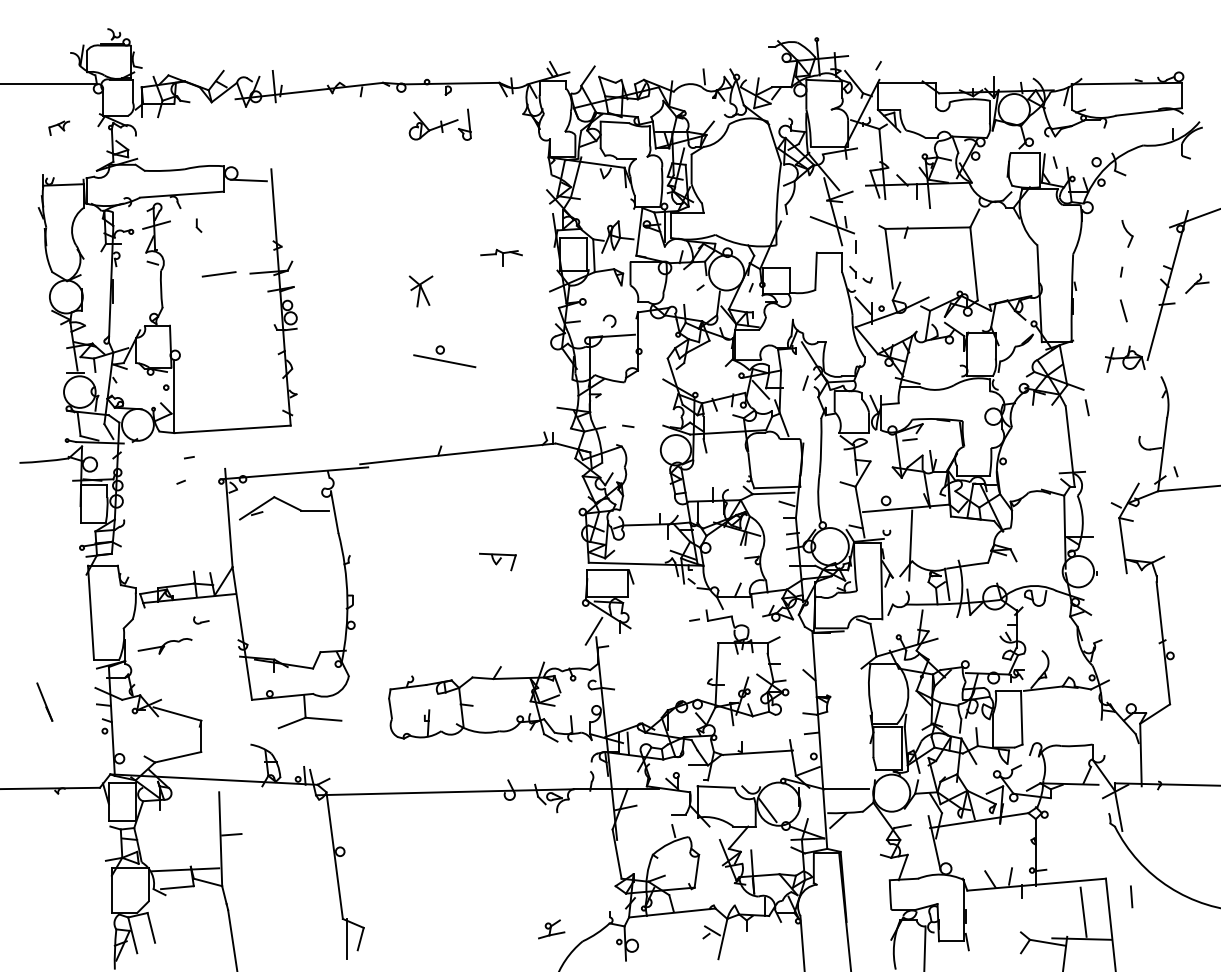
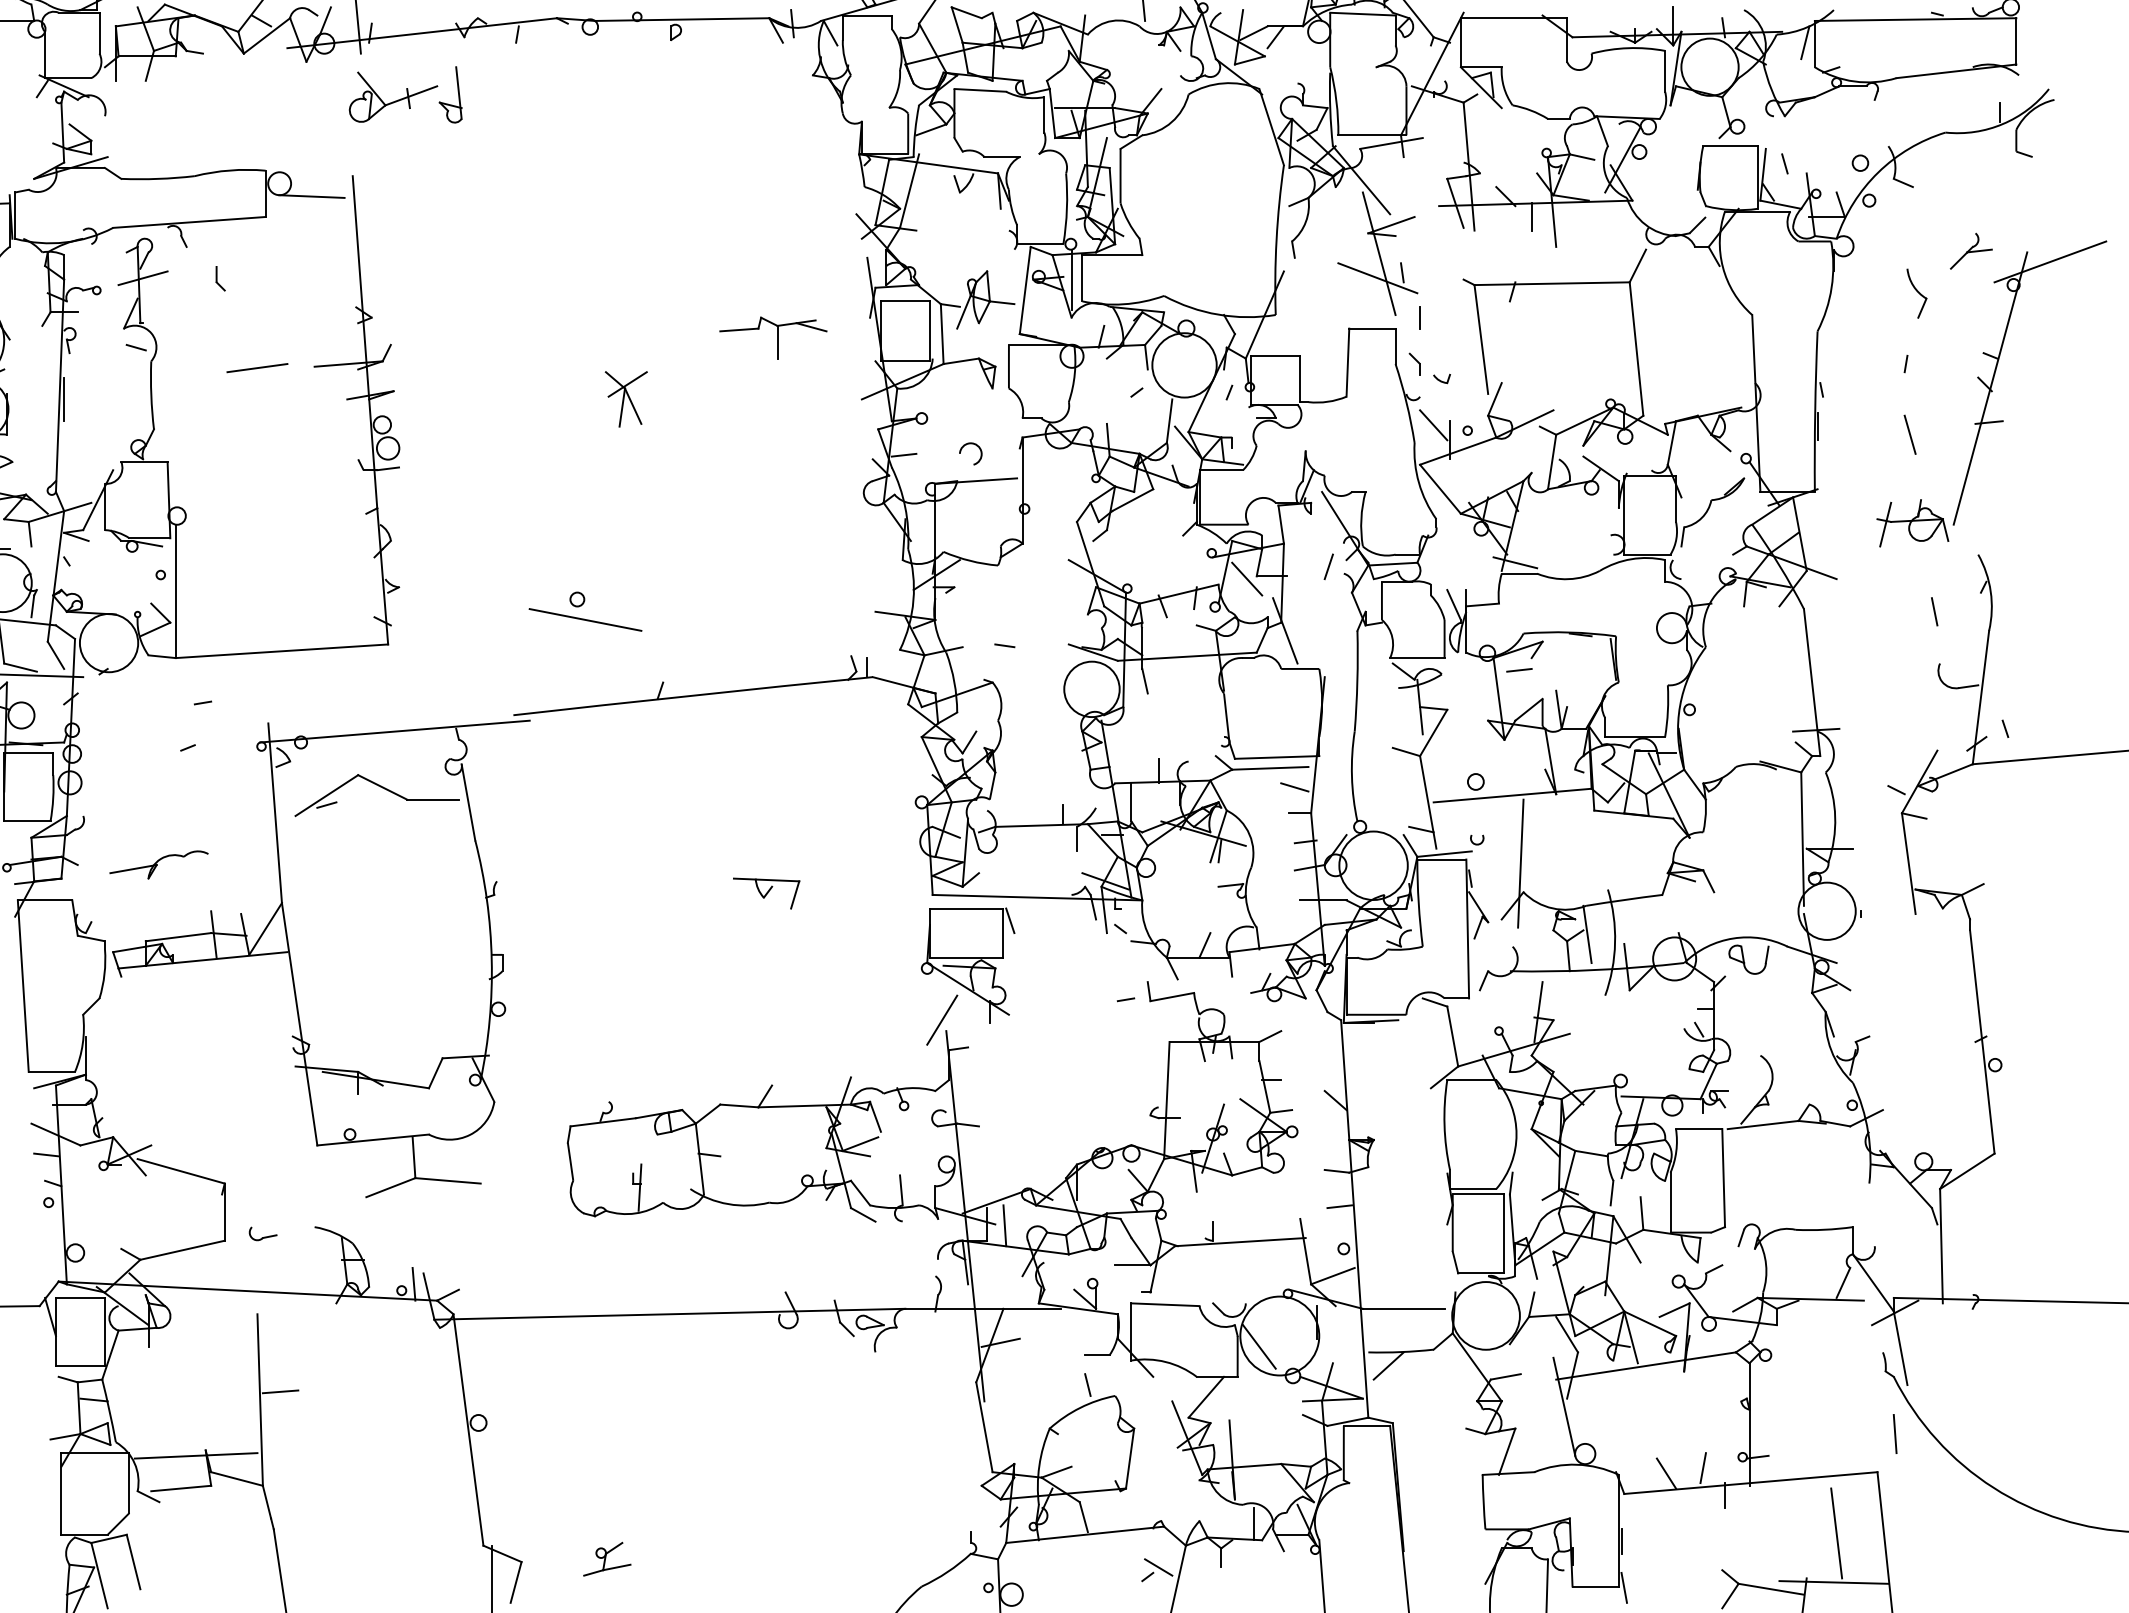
part: (439, 124) -> (404, 94), moved
part: (501, 257) -> (773, 337), size x1.43
part: (1197, 283) -> (1971, 251), moved
part: (444, 356) -> (585, 611), moved
line: (1086, 407) -> (1933, 611), moved
part: (201, 620) -> (263, 1234), moved
part: (164, 646) -> (157, 865), moved
line: (1131, 896) -> (1894, 1433), moved
part: (551, 929) -> (606, 1559), moved

